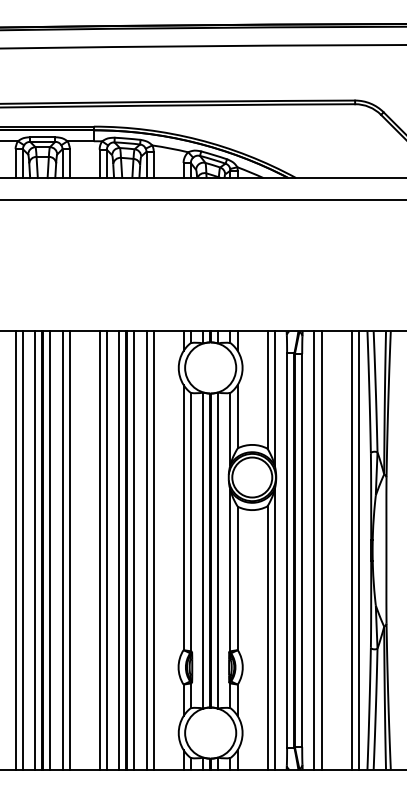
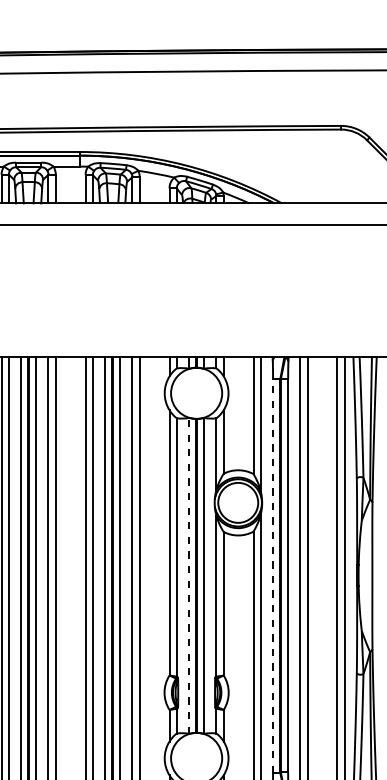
line: (203, 550) -> (189, 575), solid -> dashed
line: (287, 550) -> (273, 575), solid -> dashed

